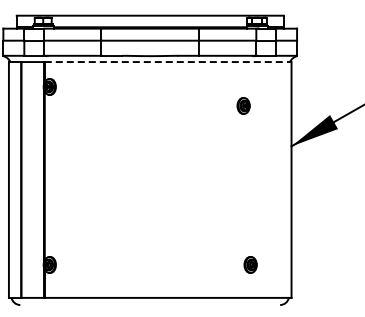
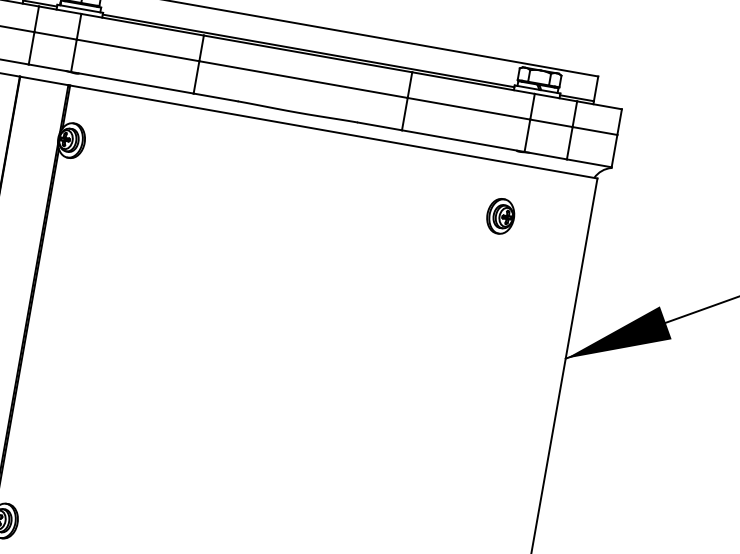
line: (168, 62) -> (334, 133), dashed -> solid
part: (243, 105) -> (500, 215), moved

